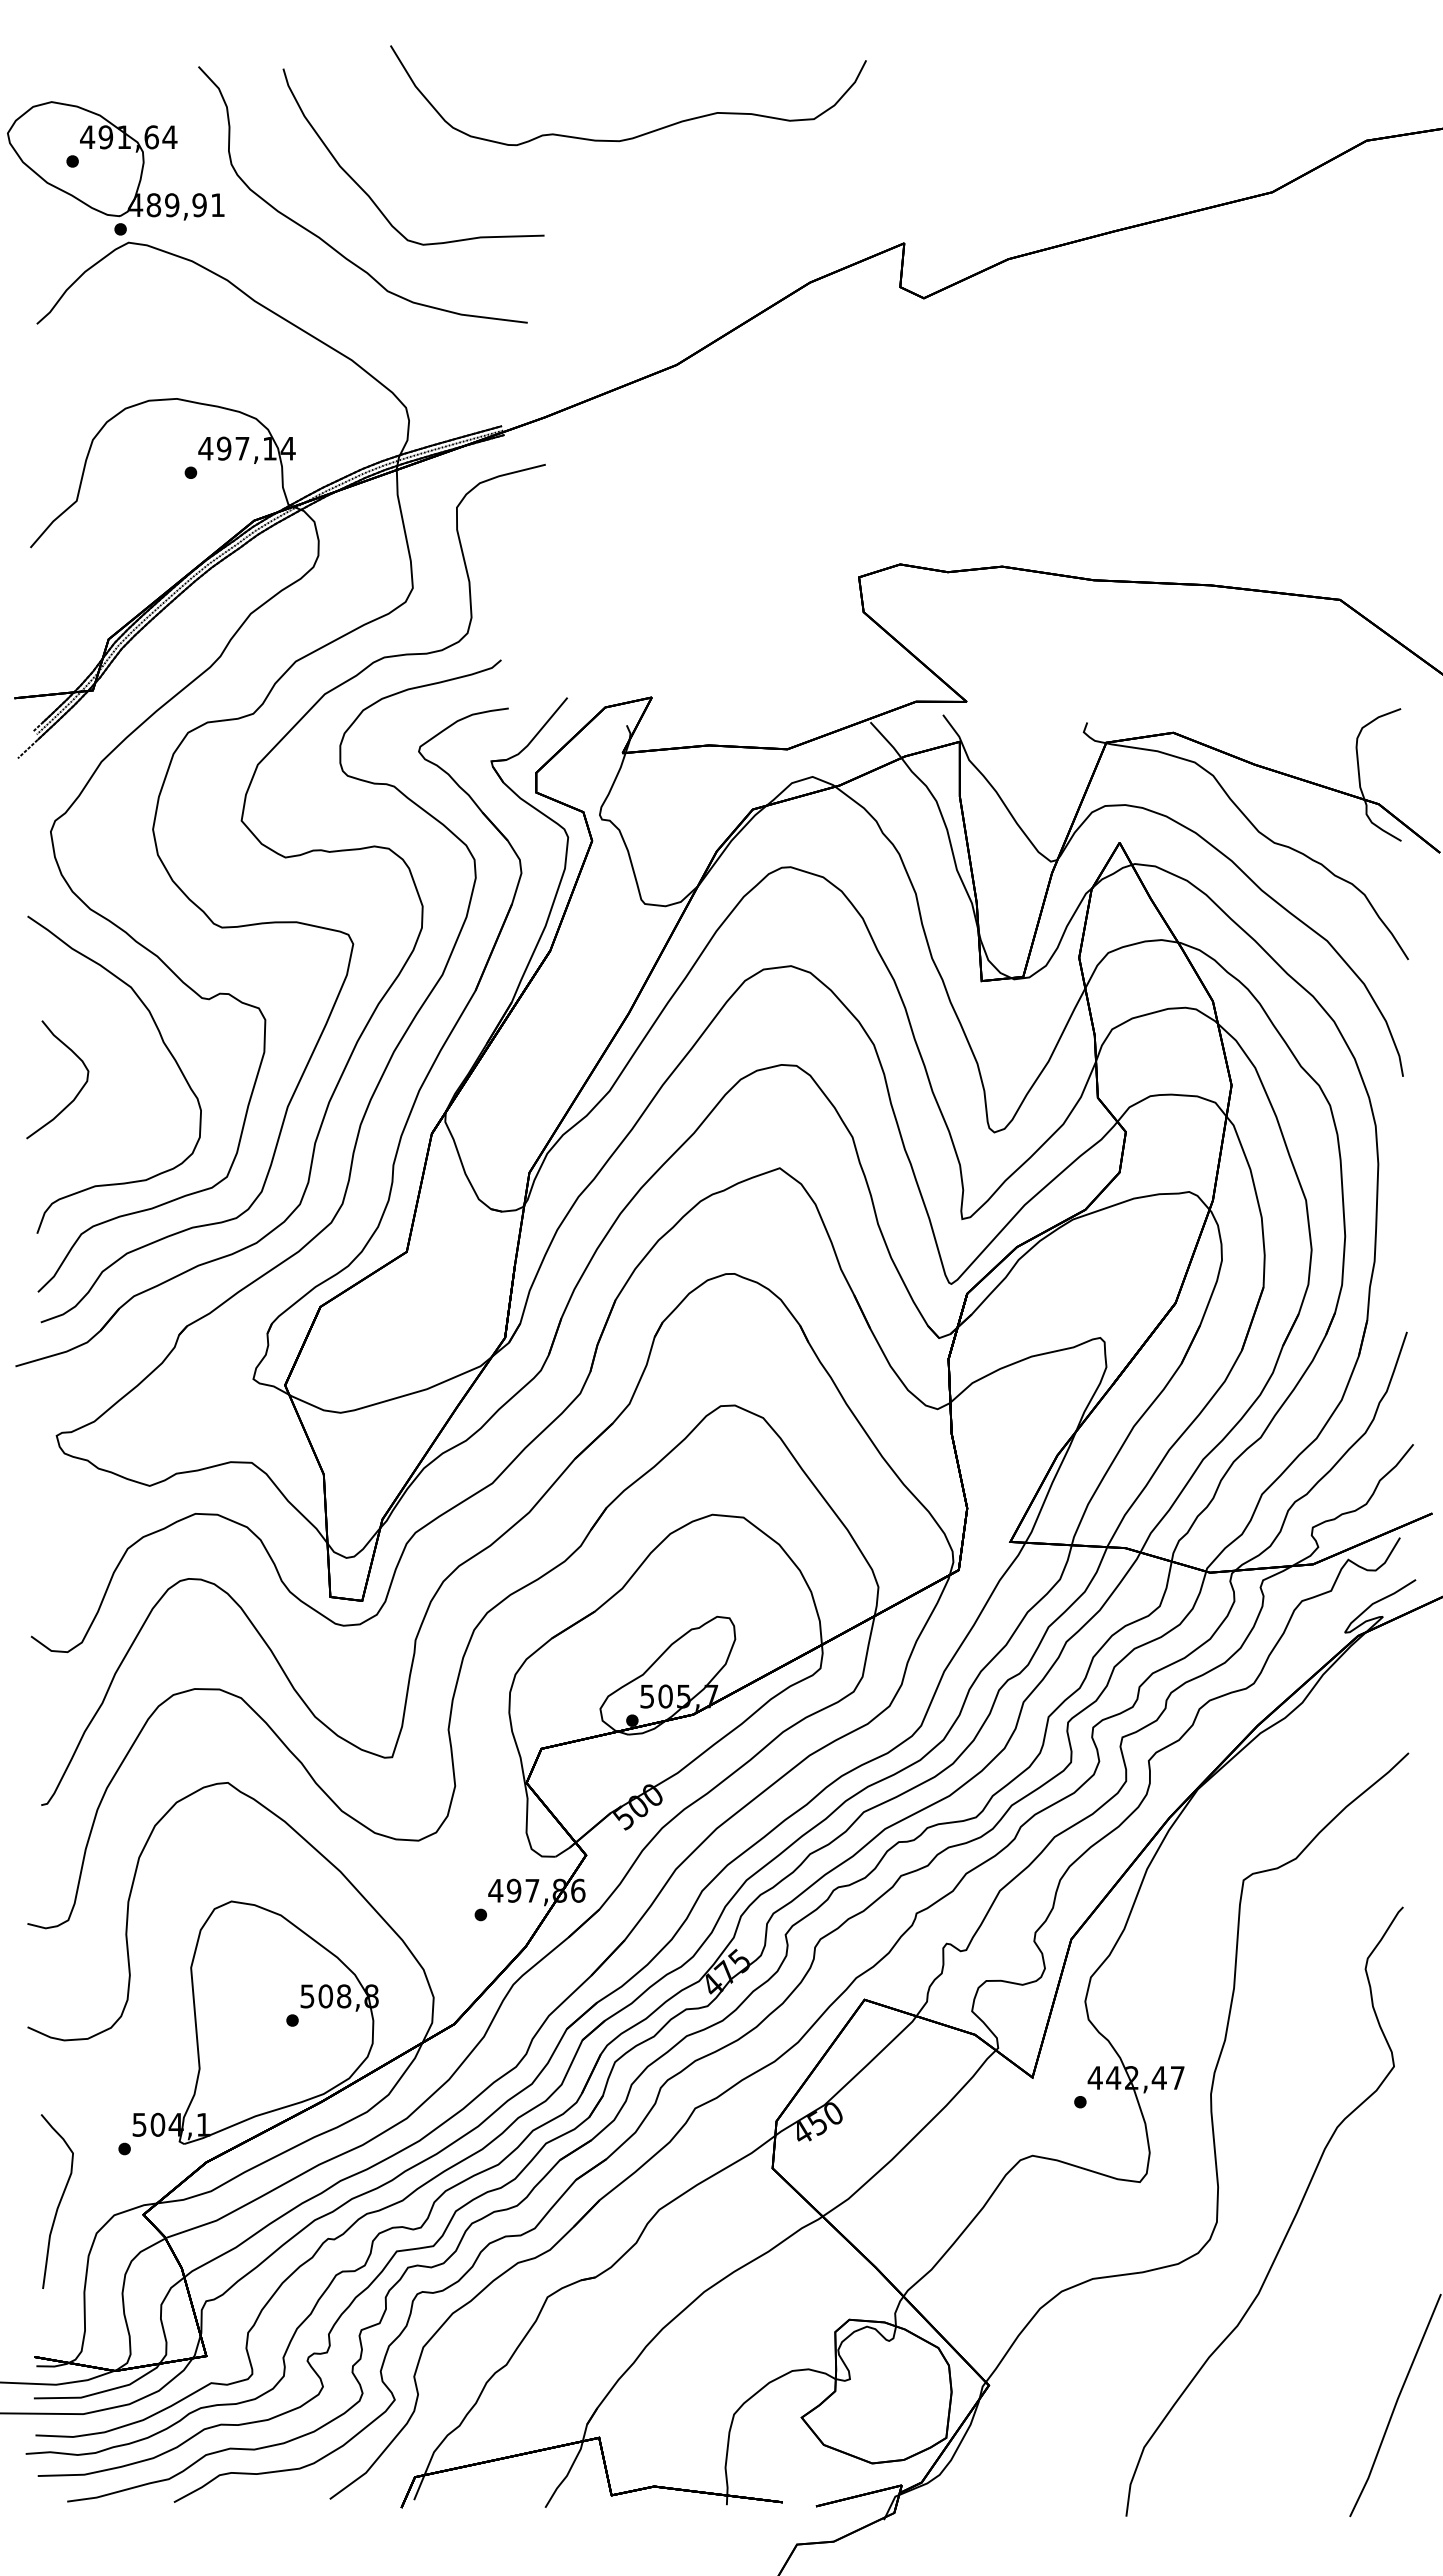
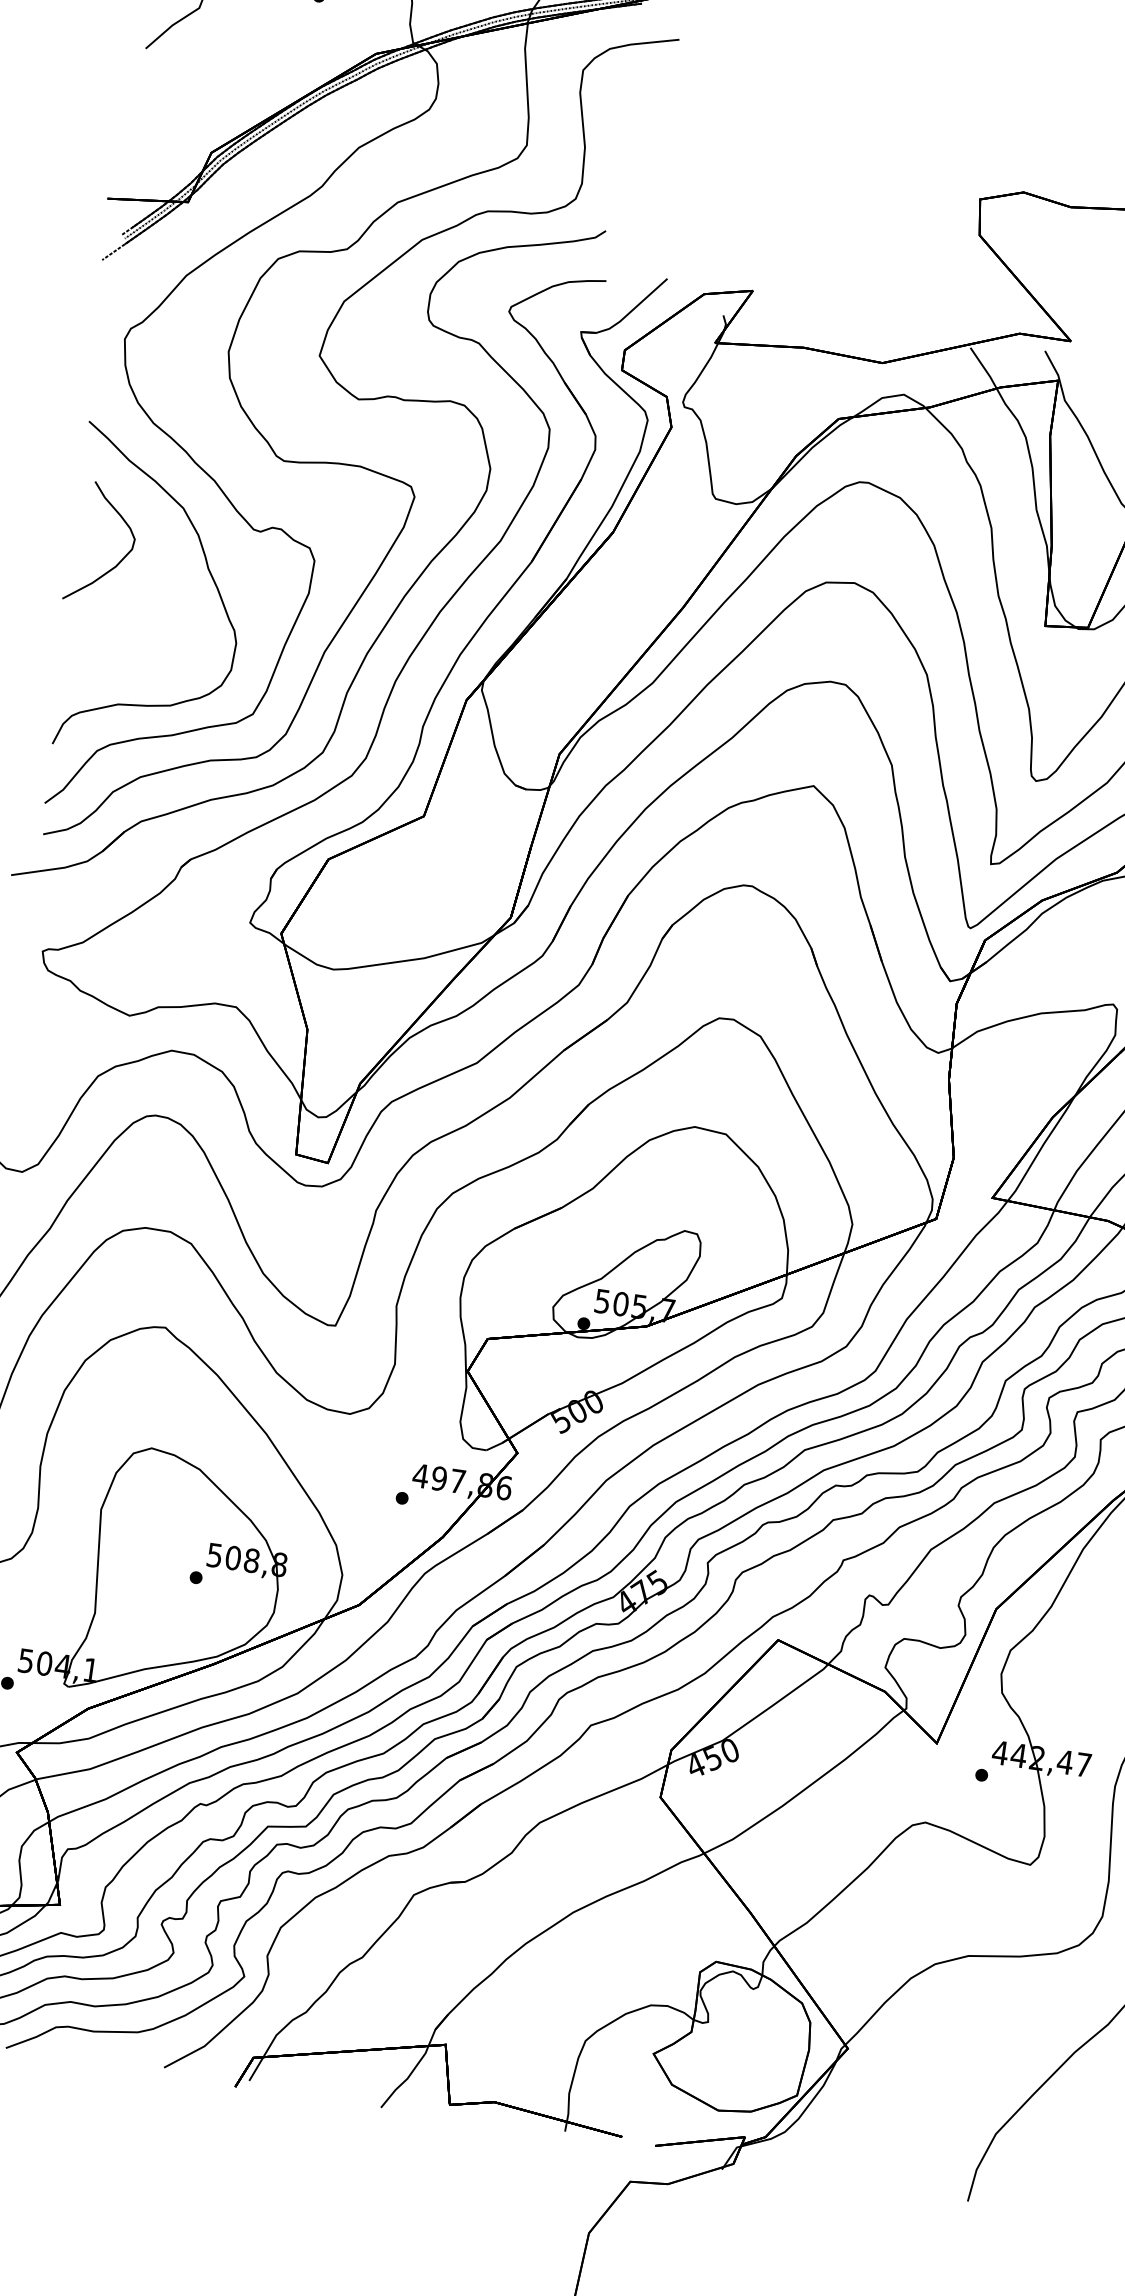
curve: (78, 1091) -> (121, 558), moved

